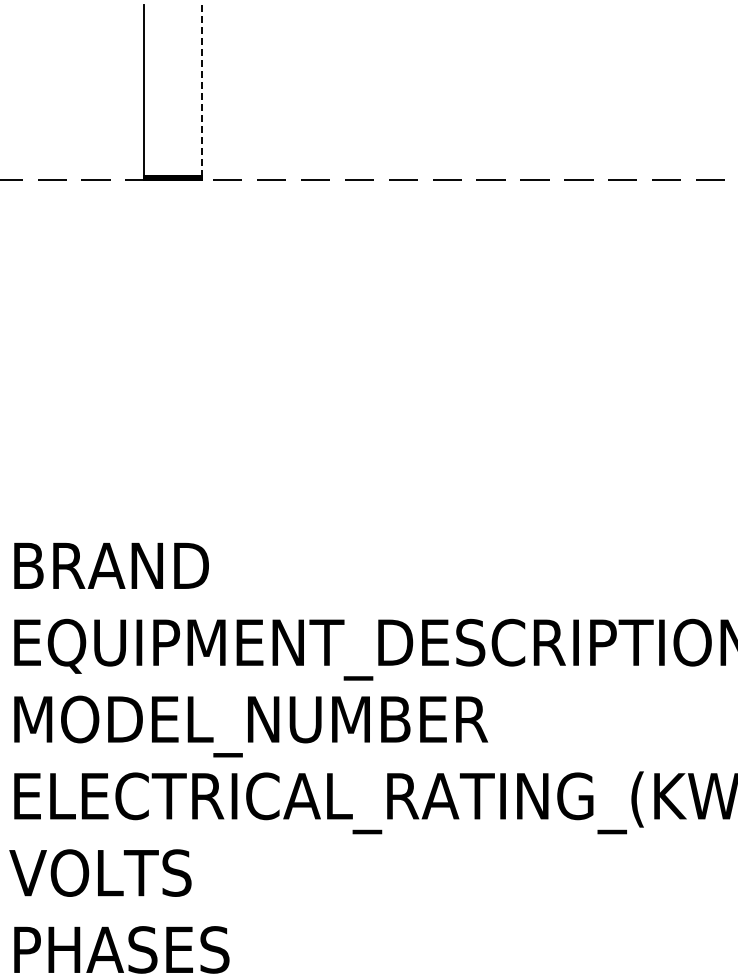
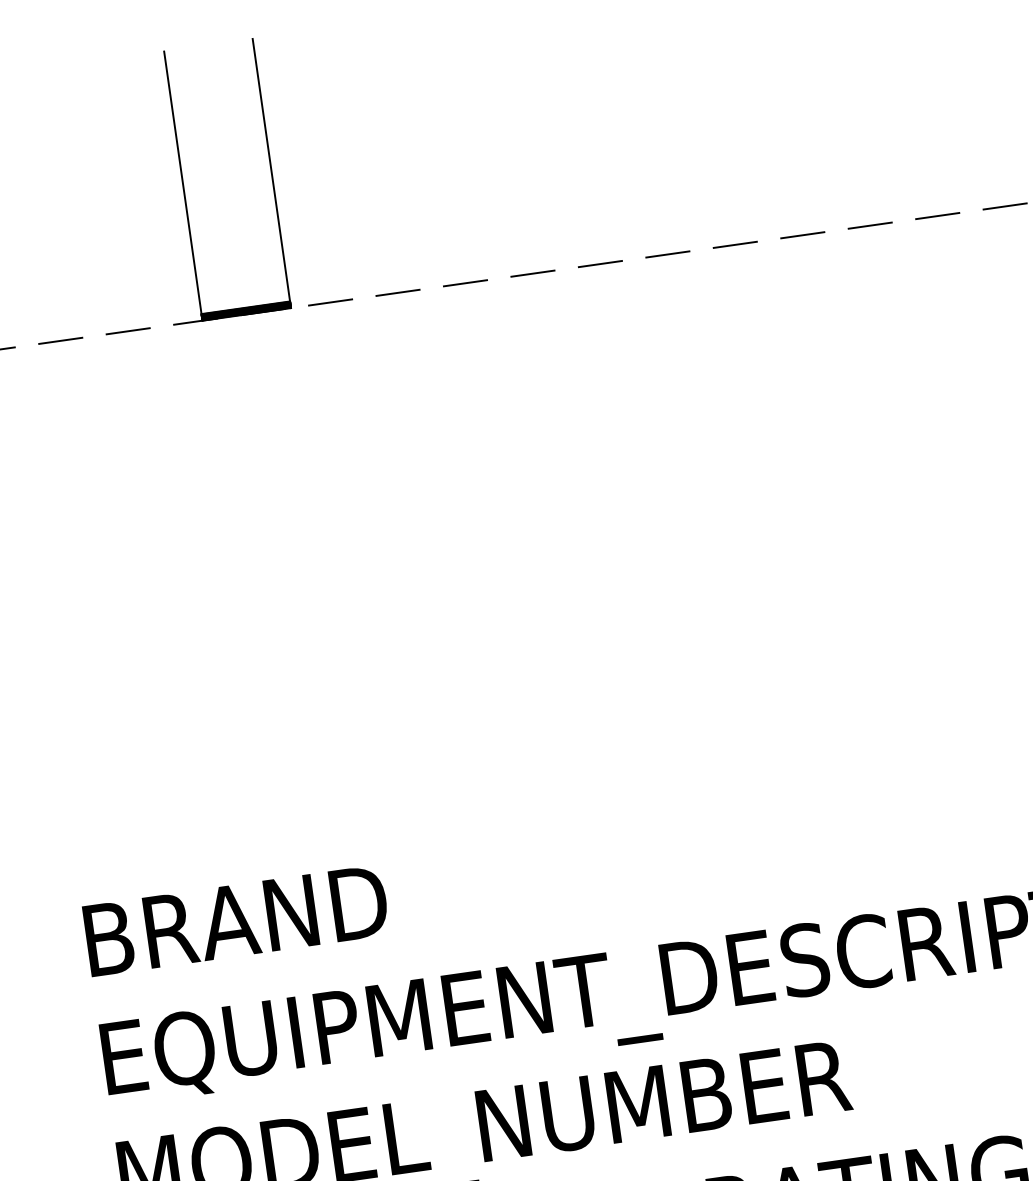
line: (202, 92) -> (272, 173), dashed -> solid

